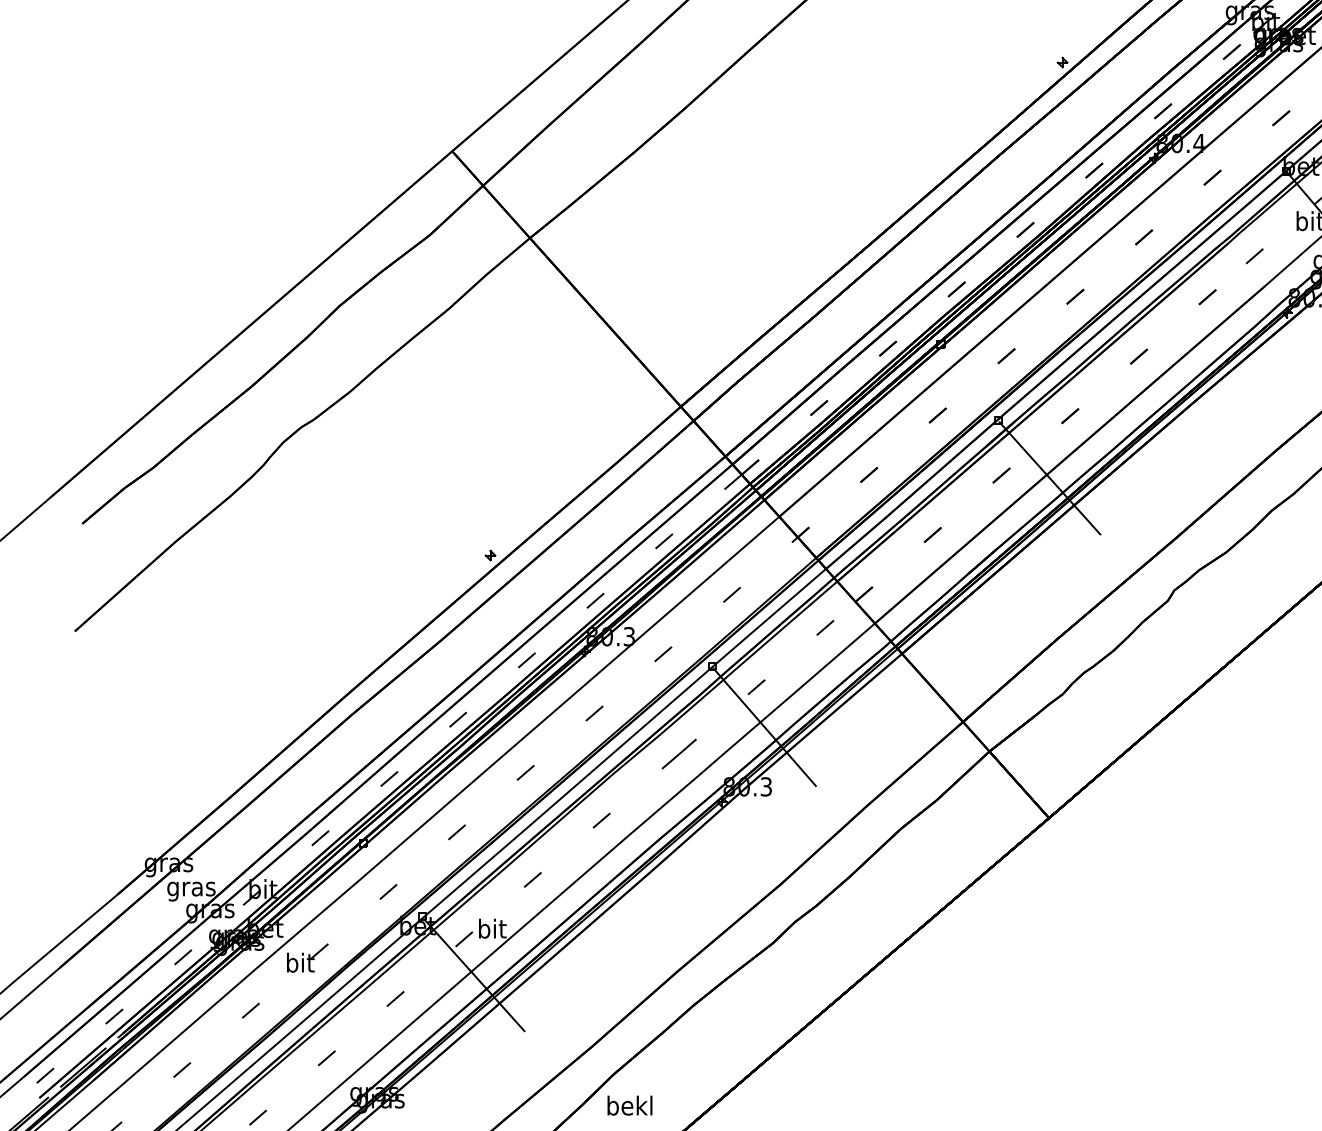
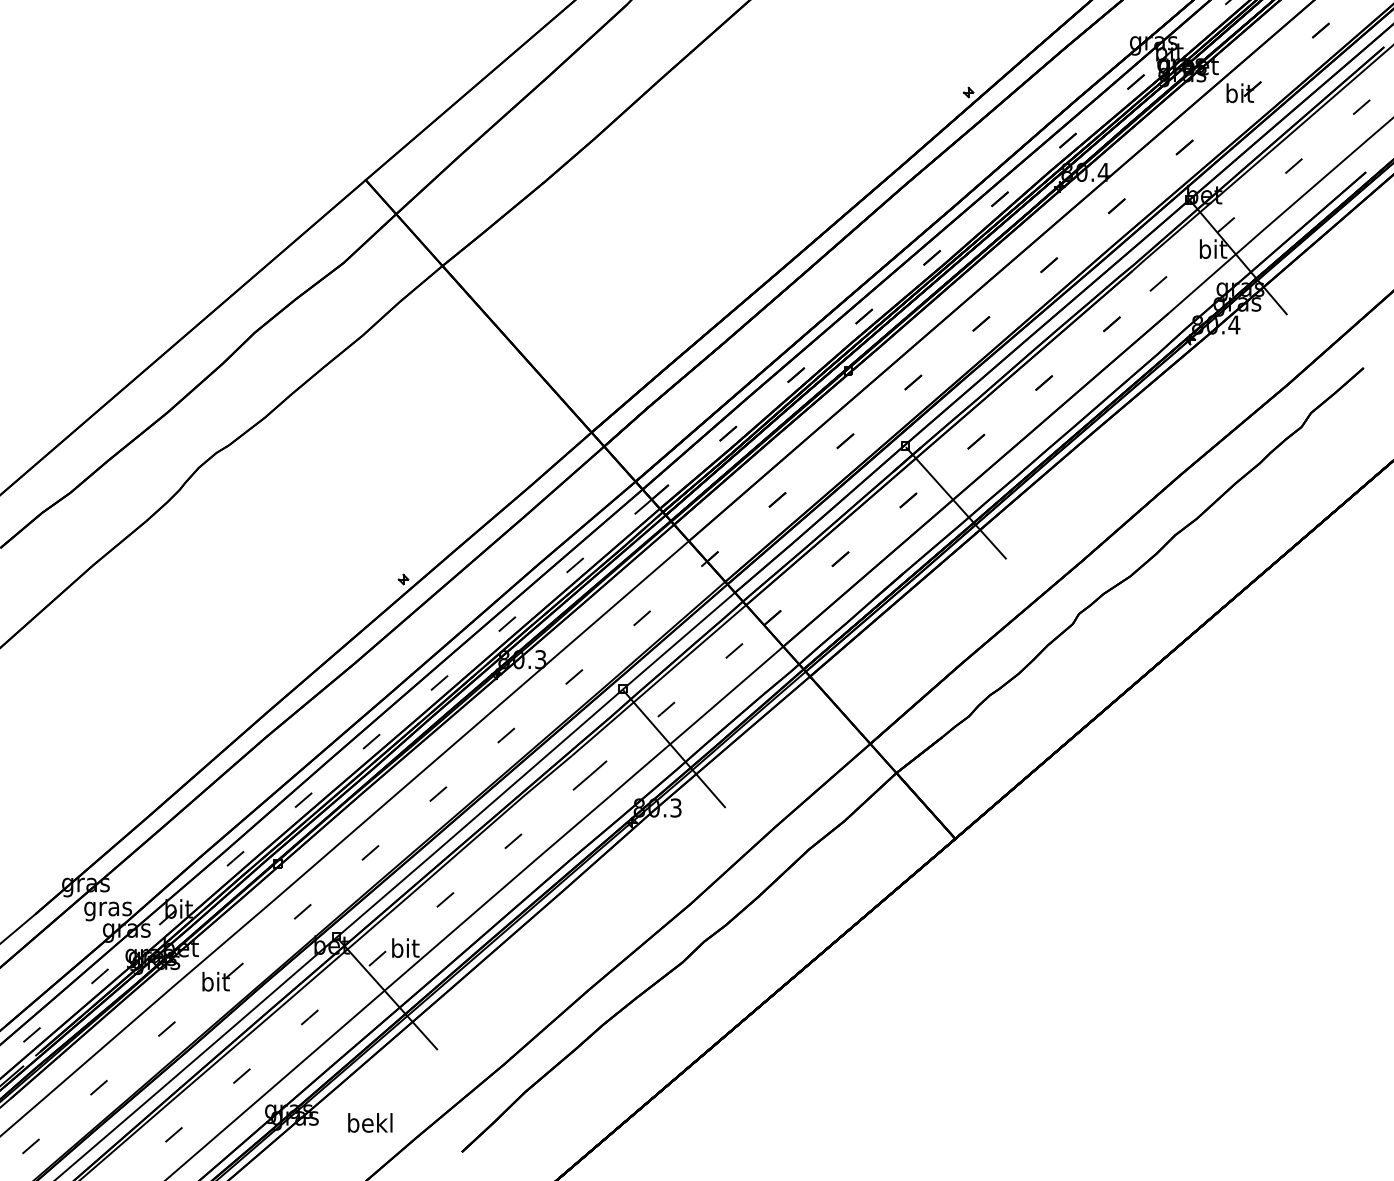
text: (630, 1105) -> (370, 1122), moved

